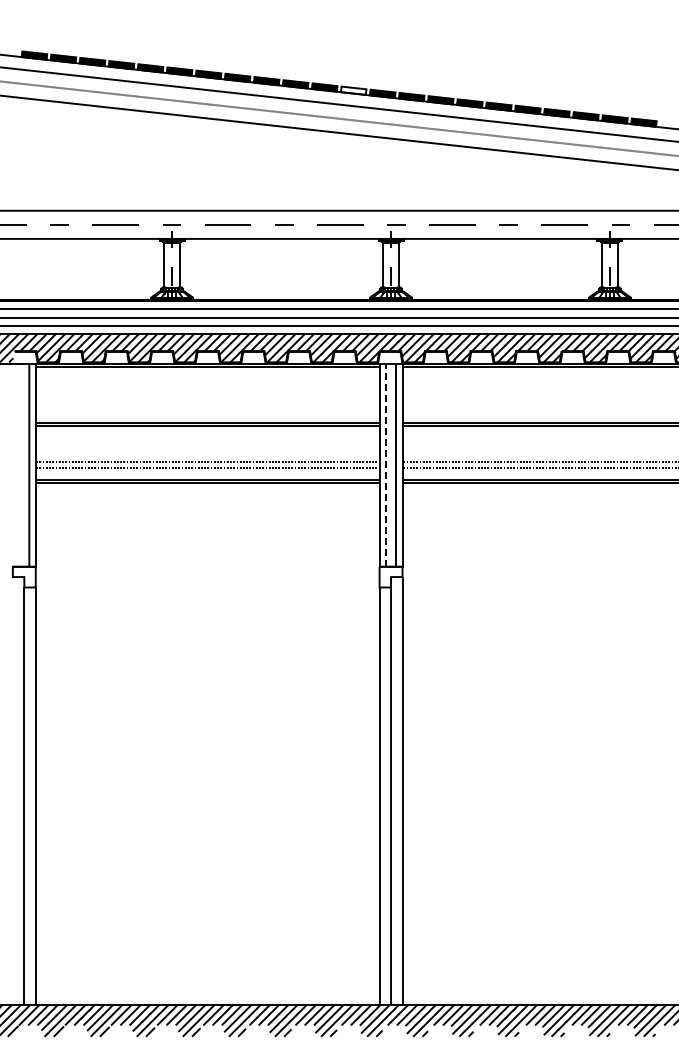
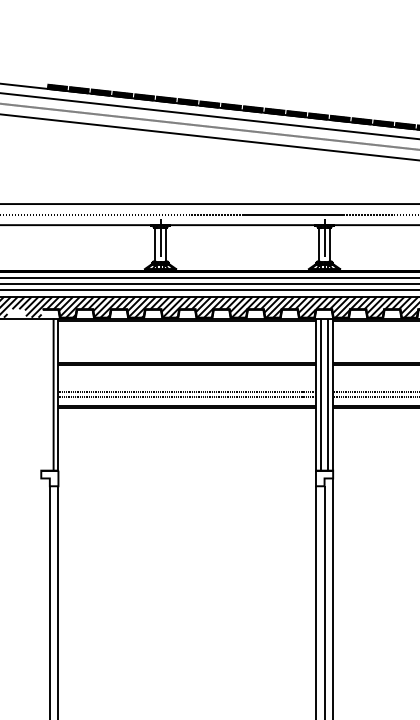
hatch: (353, 90) -> (296, 113), added
line: (386, 464) -> (321, 394), dashed -> solid

